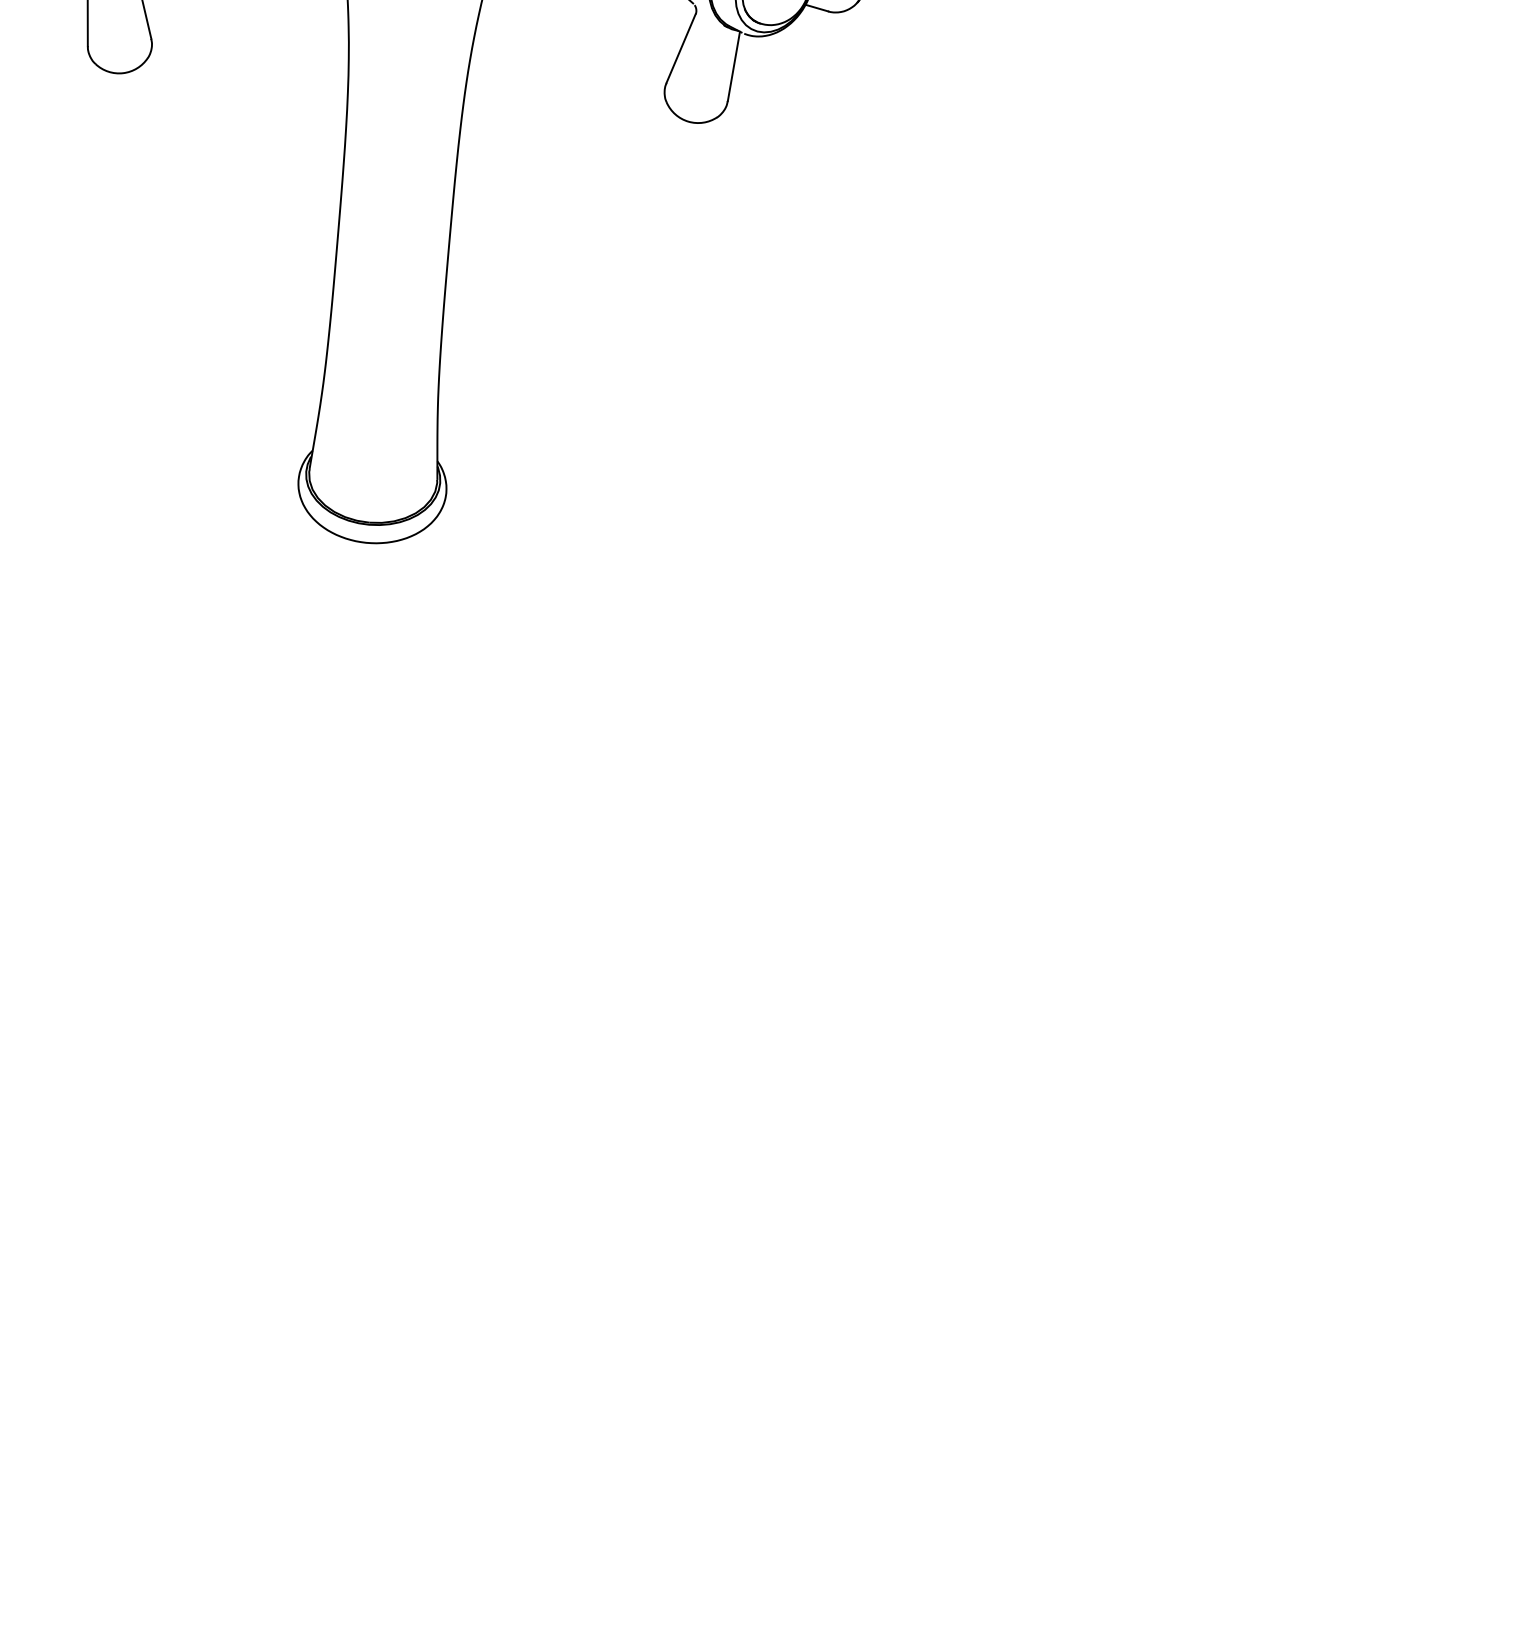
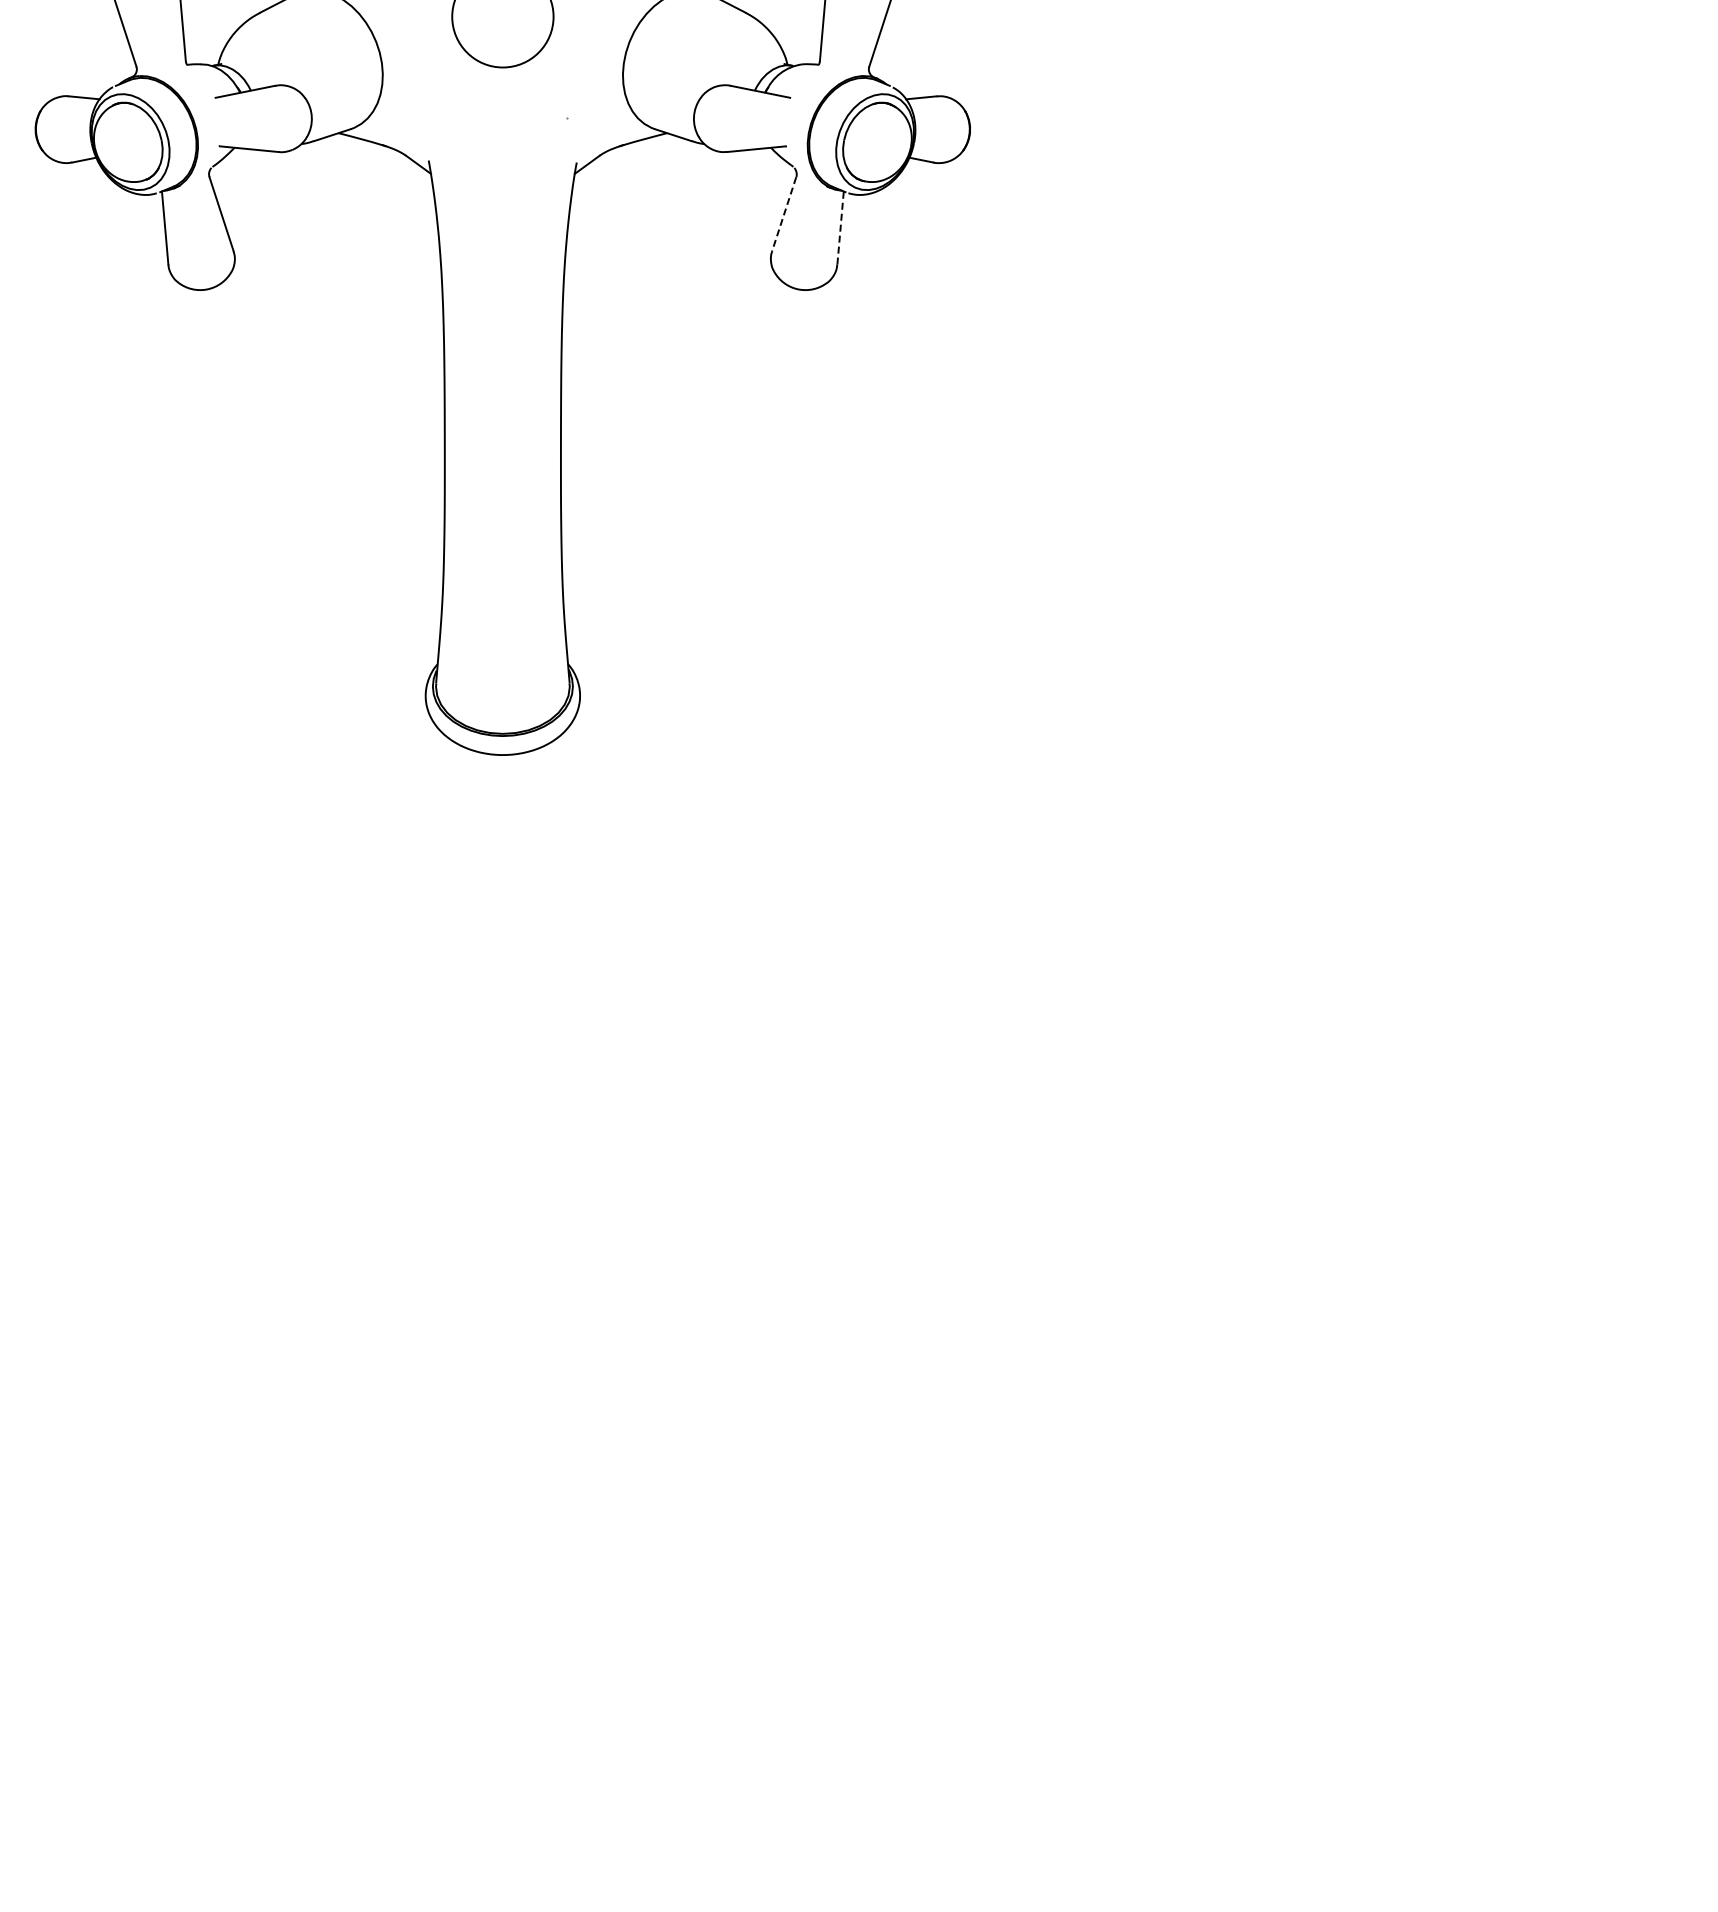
line: (681, 48) -> (784, 214), solid -> dashed
line: (733, 66) -> (840, 228), solid -> dashed

